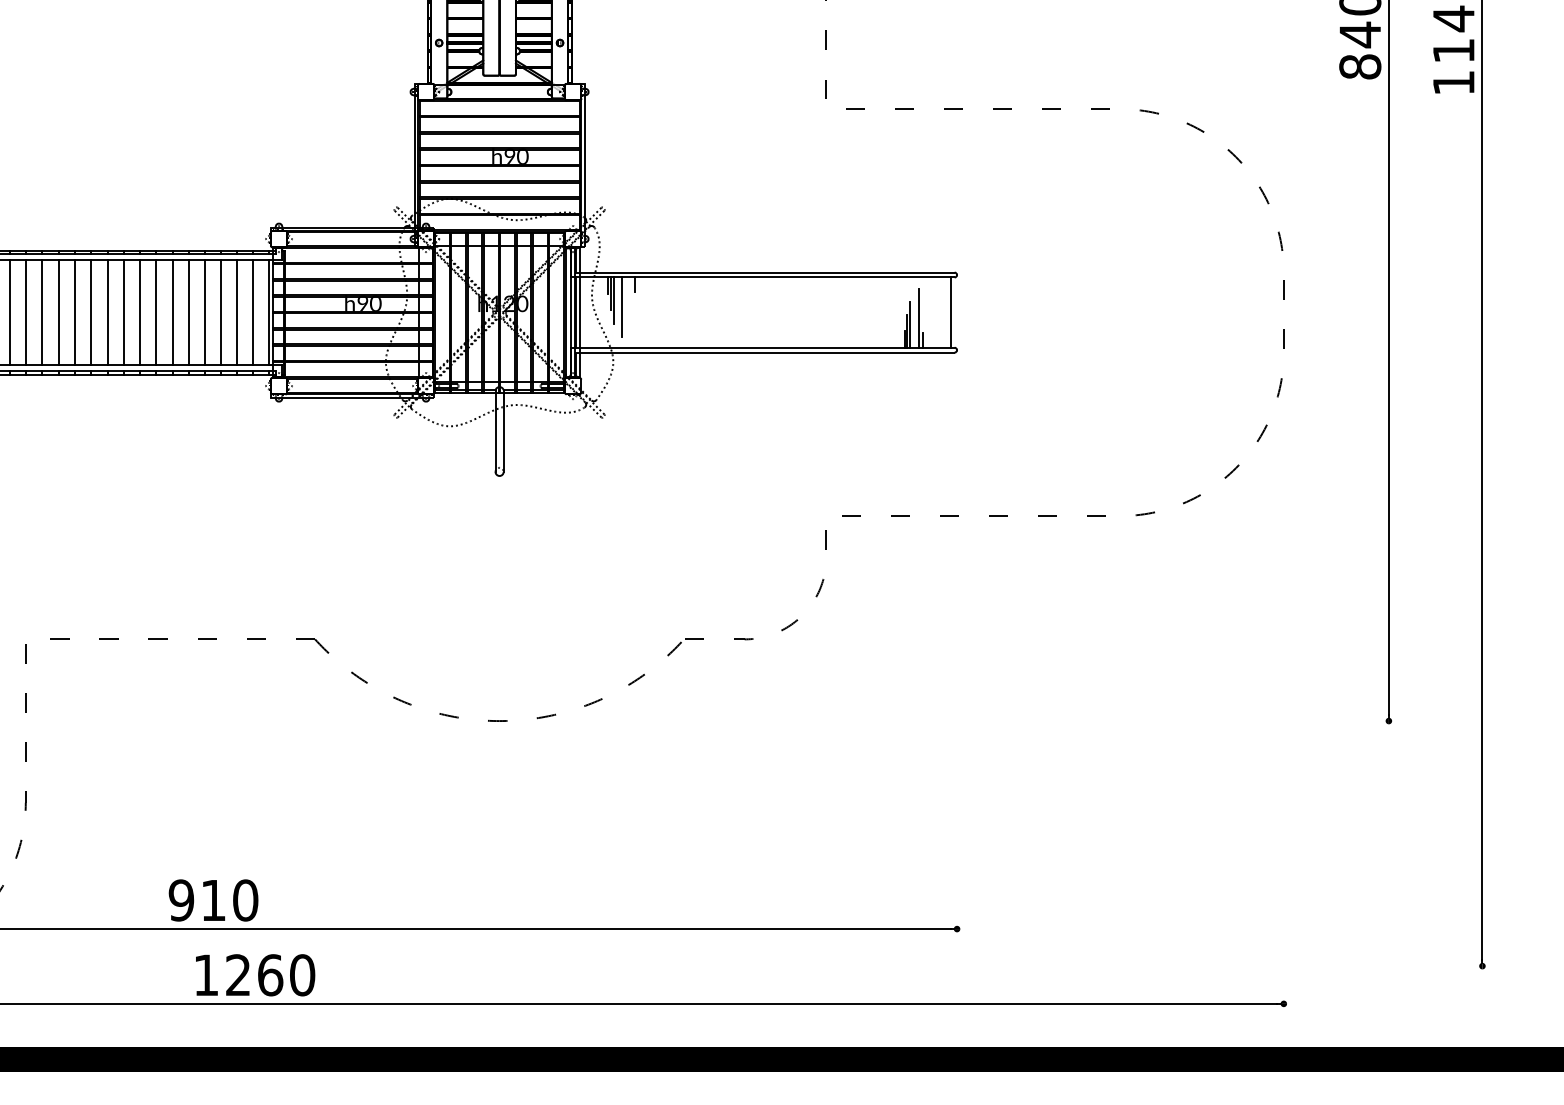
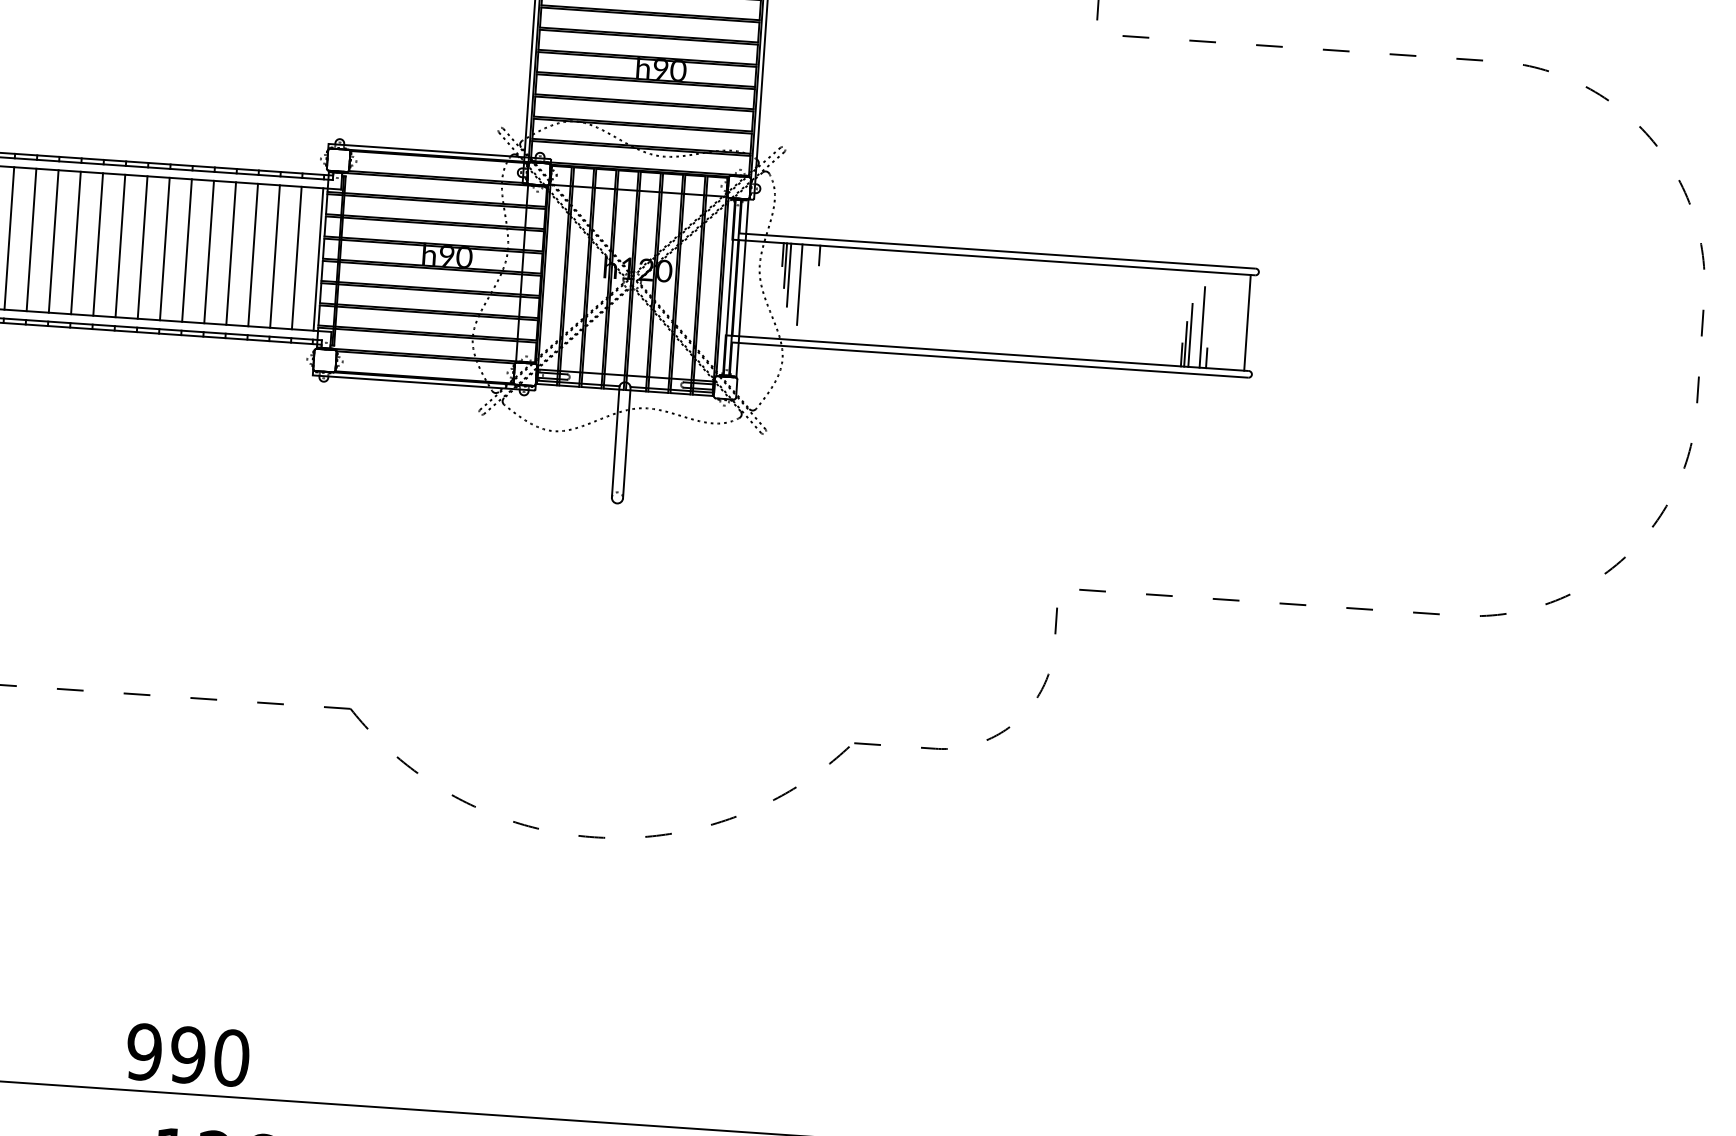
text: (213, 900) -> (187, 1055), 910 -> 990

